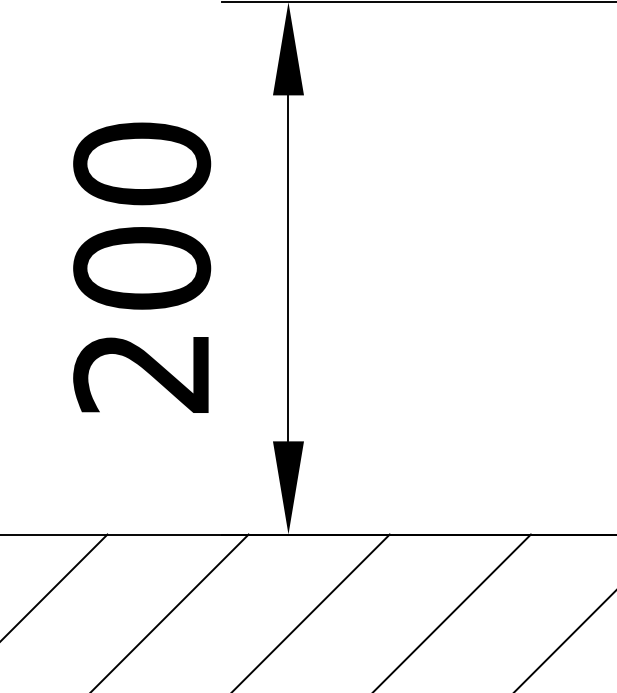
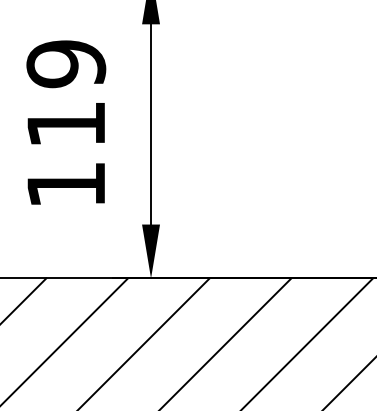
text: (142, 268) -> (66, 124), 200 -> 119

